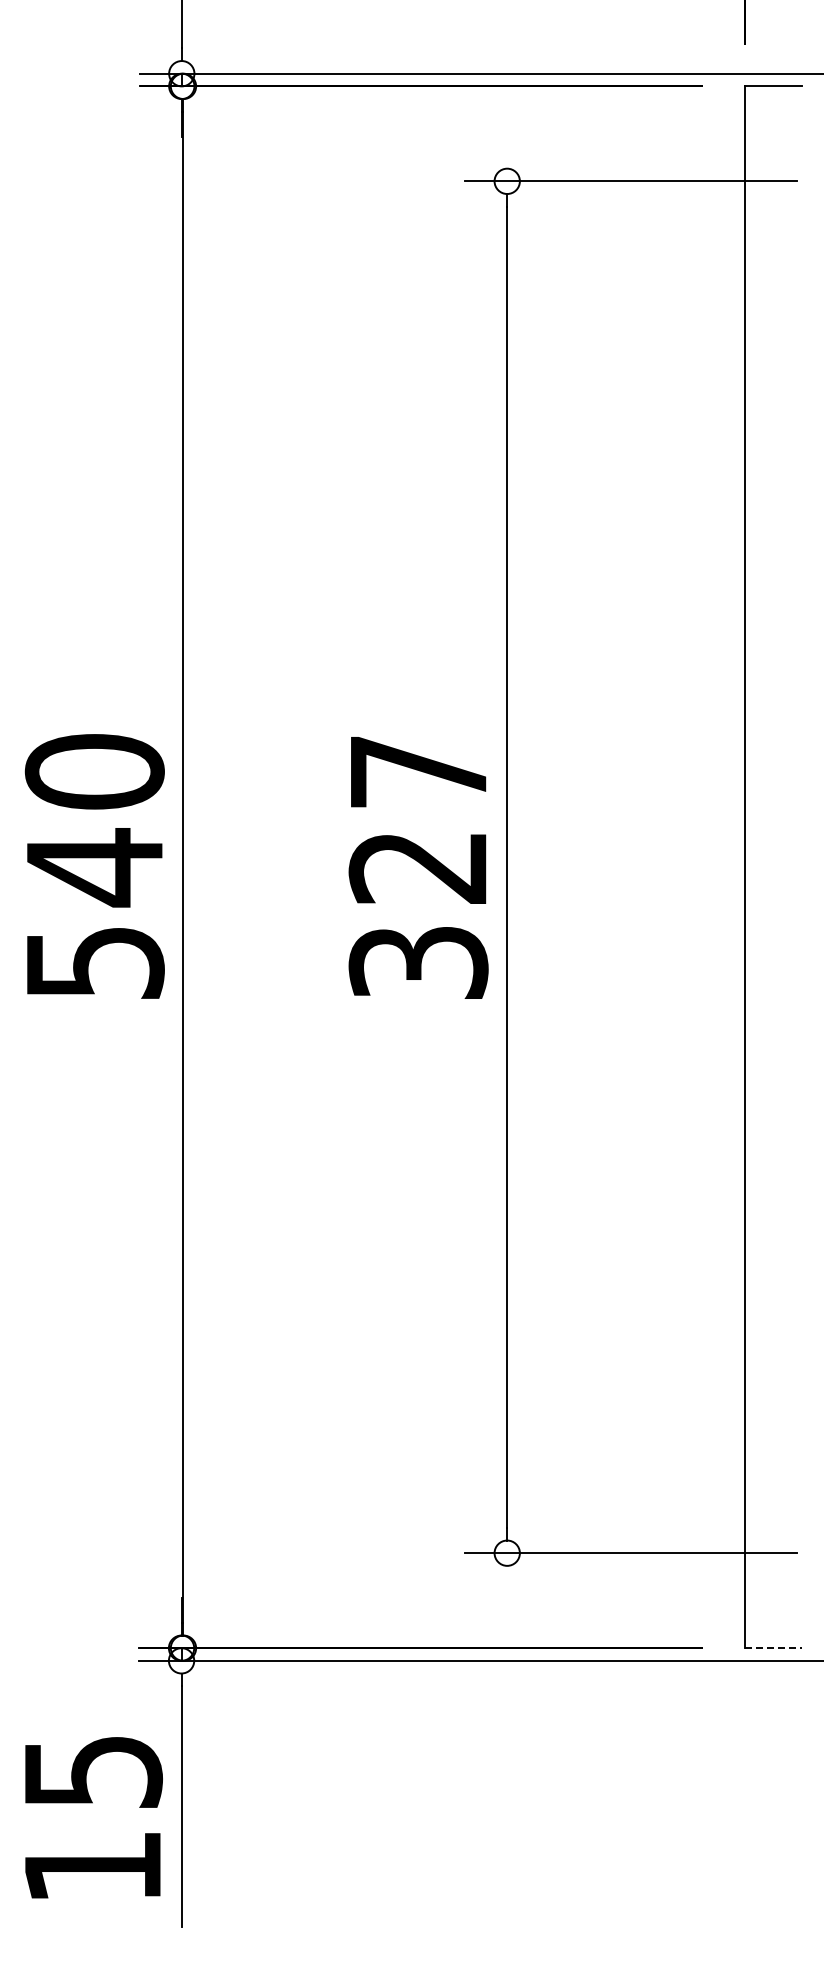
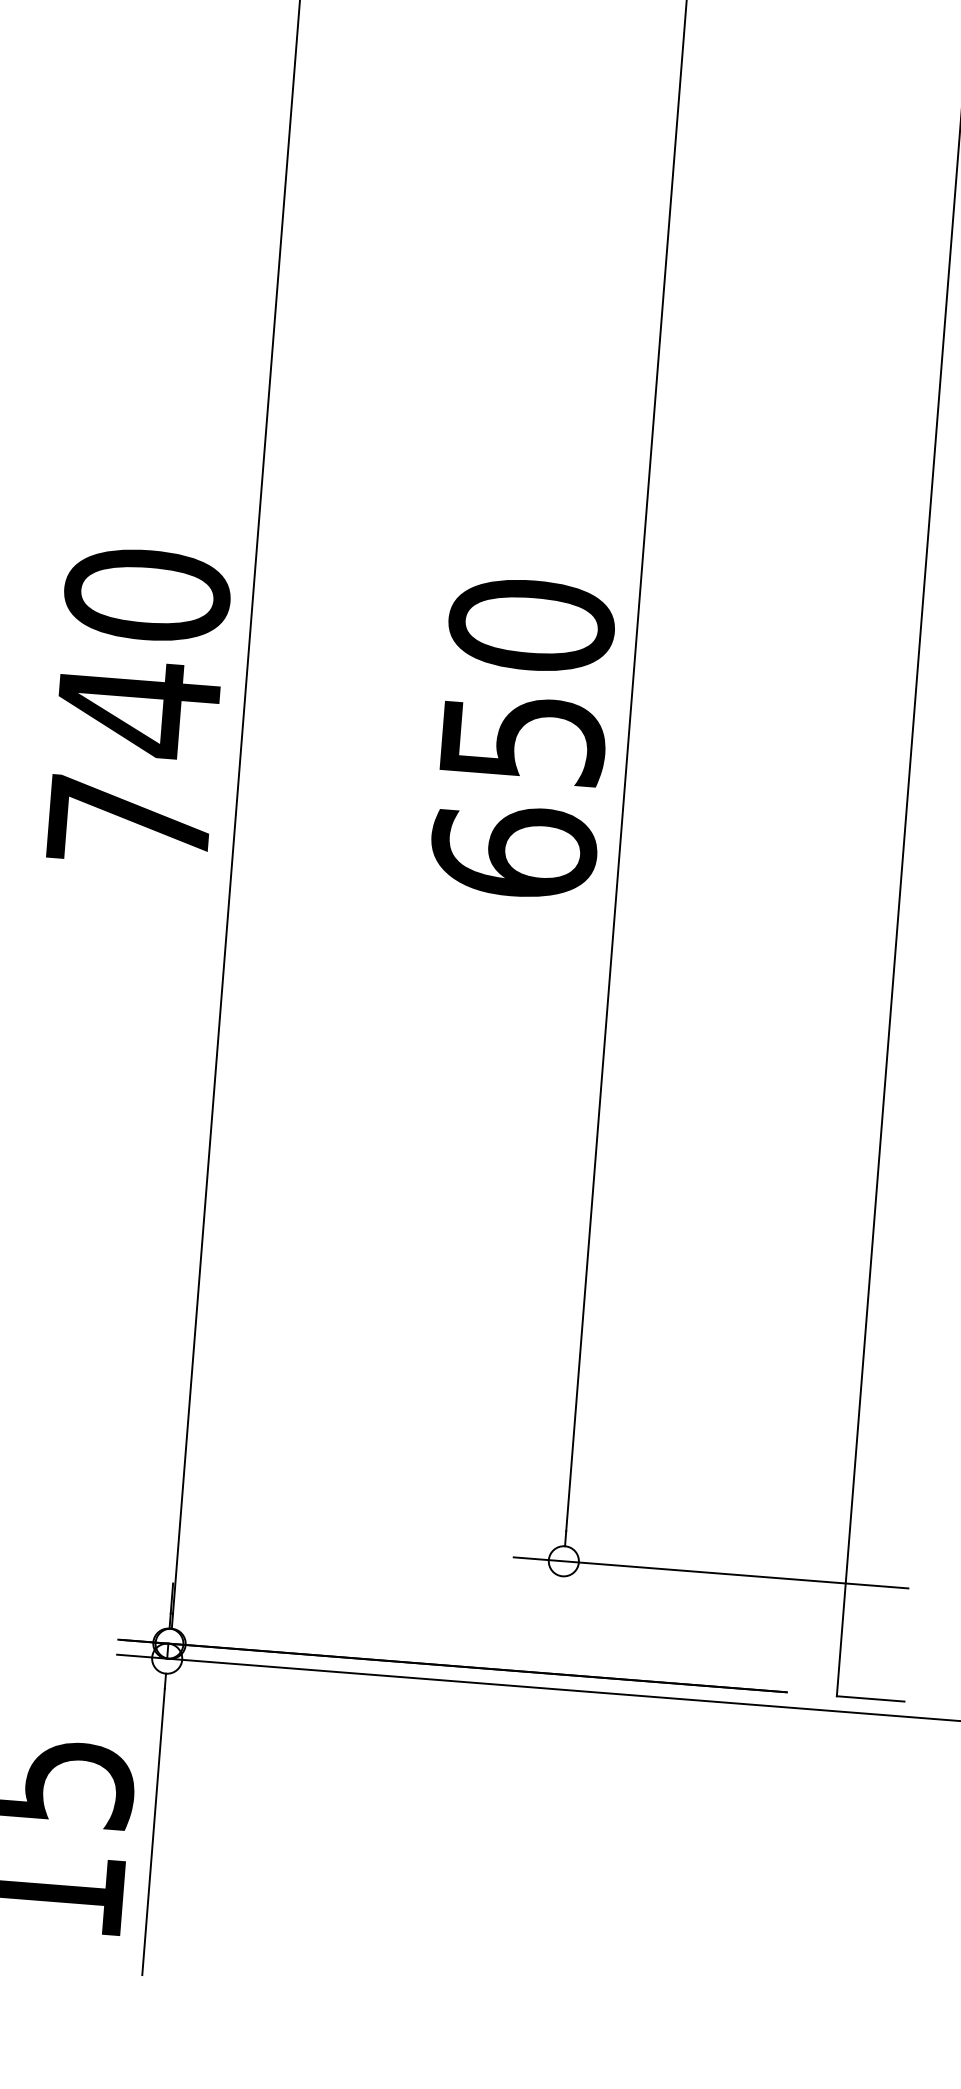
text: (418, 866) -> (522, 737), 327 -> 650
text: (95, 962) -> (130, 821), 540 -> 740
line: (773, 1648) -> (871, 1699), dashed -> solid

